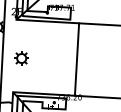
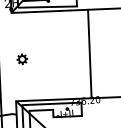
part: (21, 58) -> (22, 59), size x0.6

